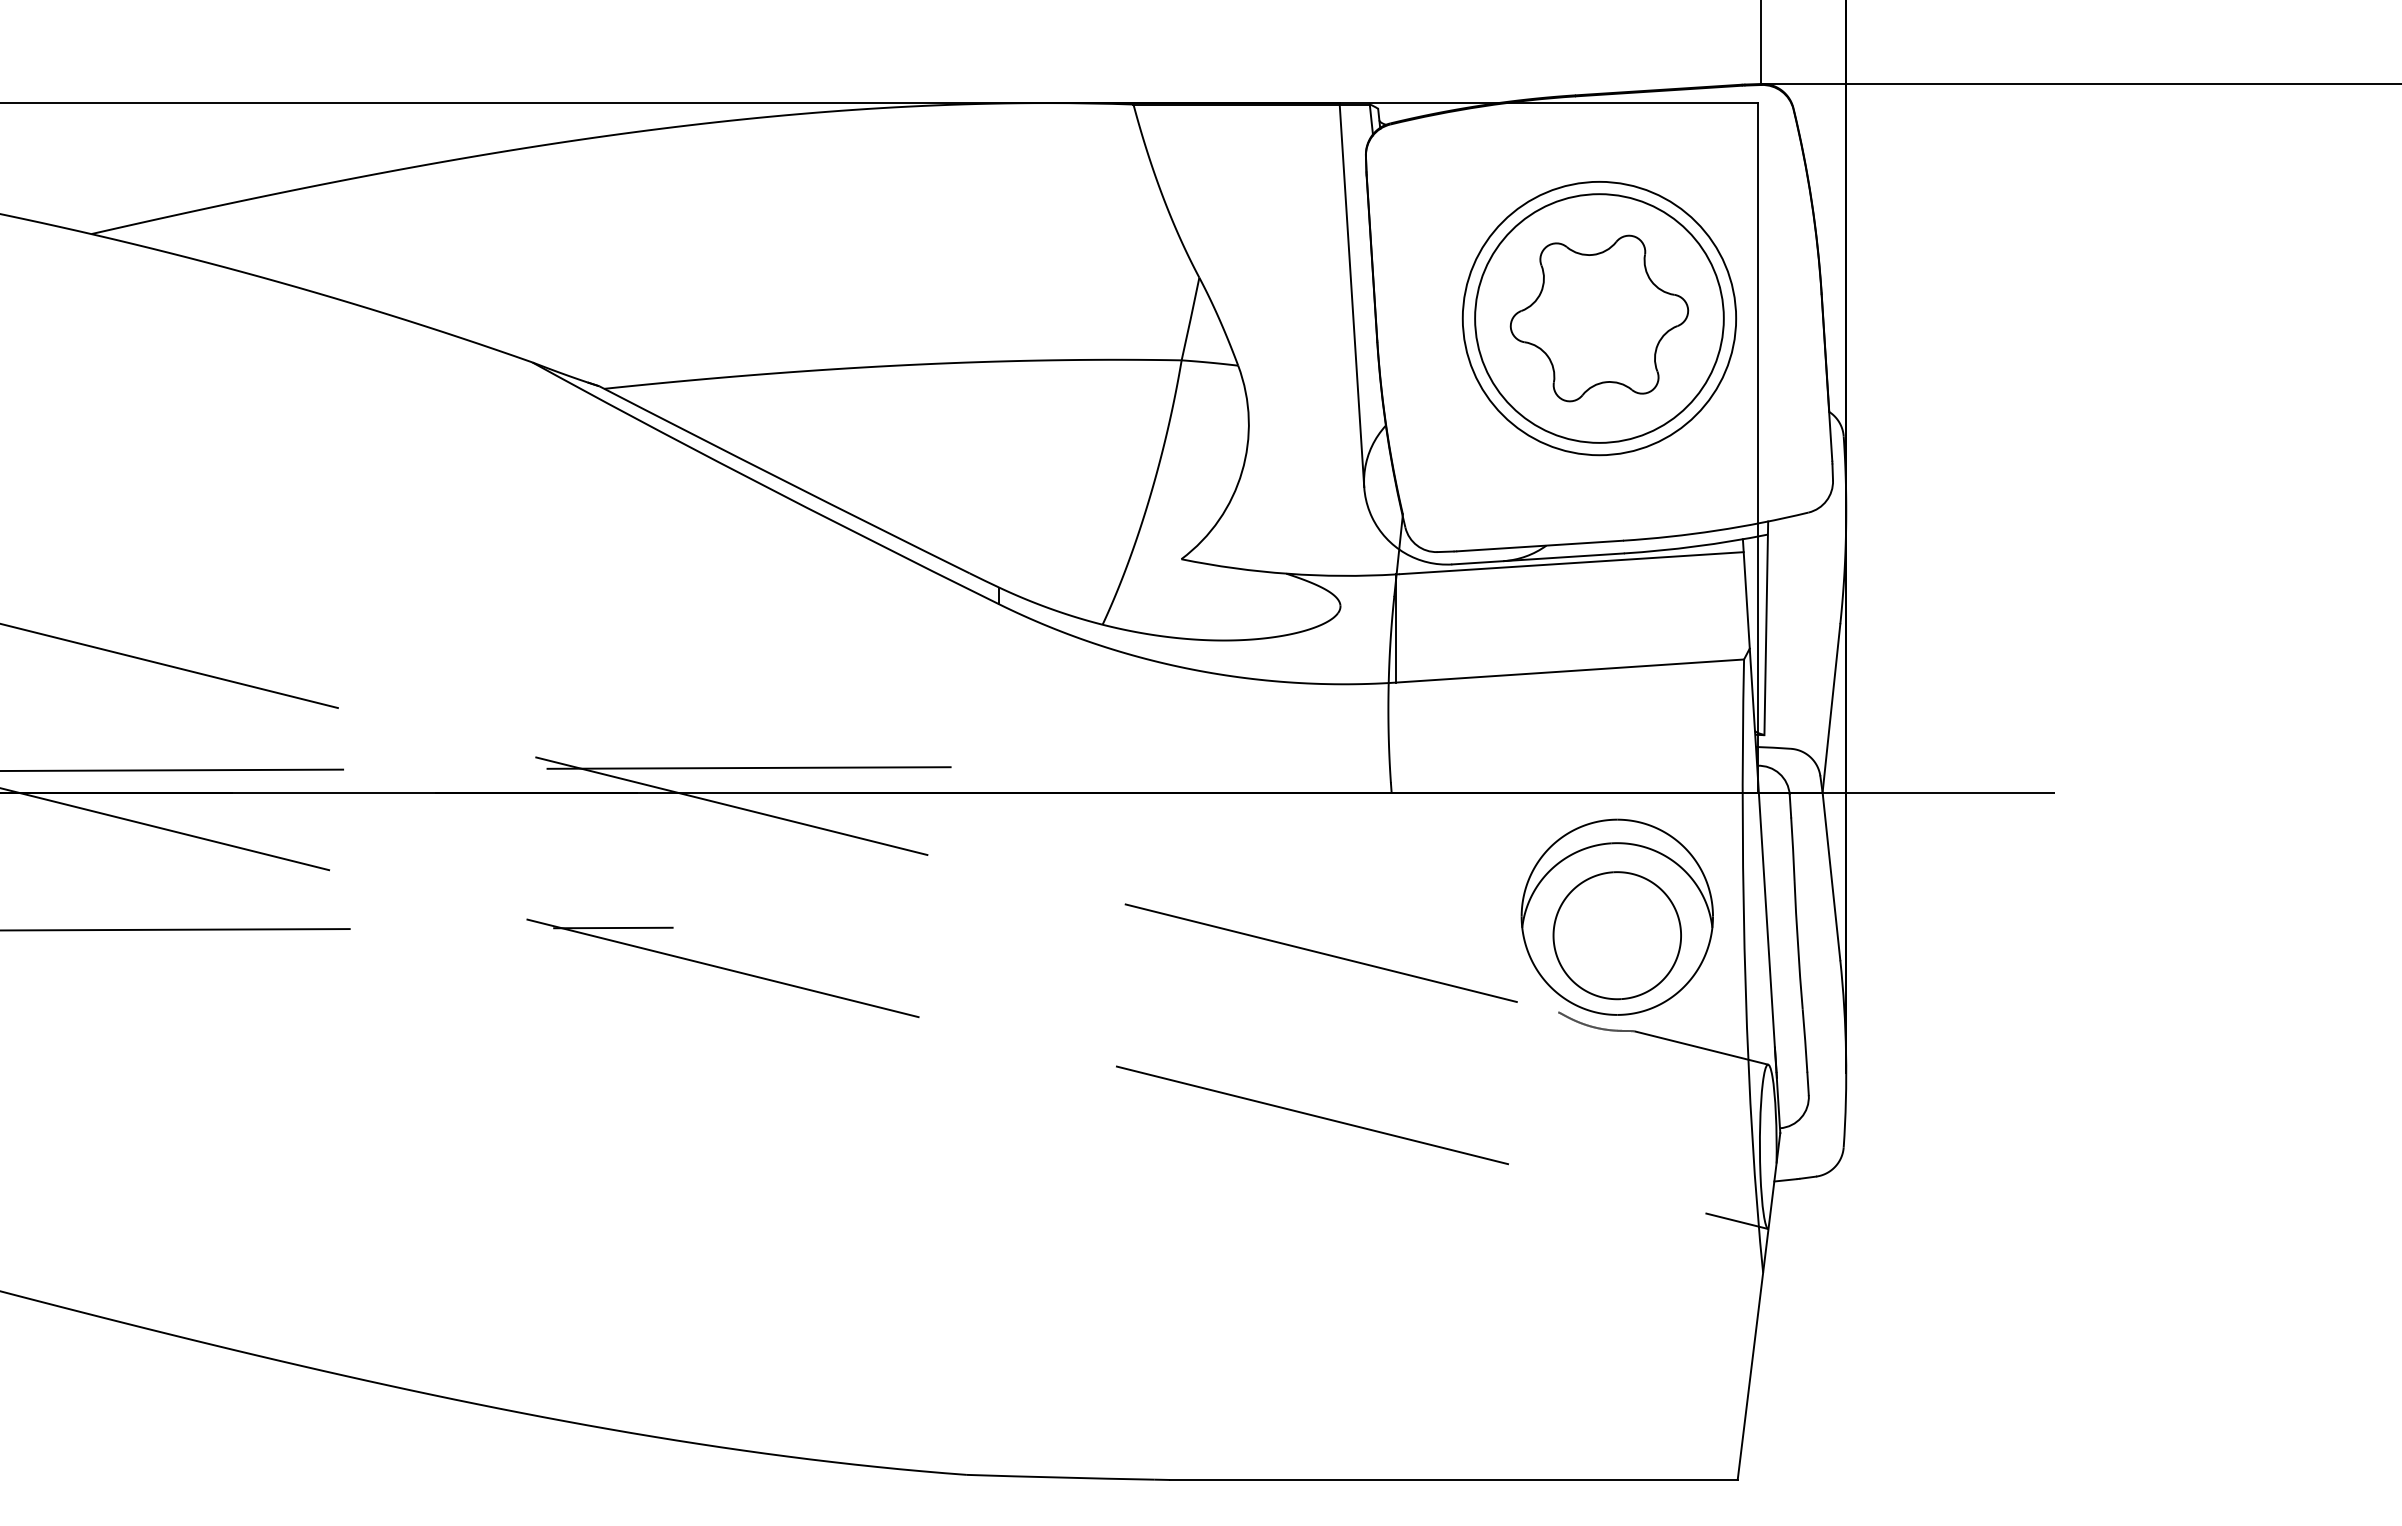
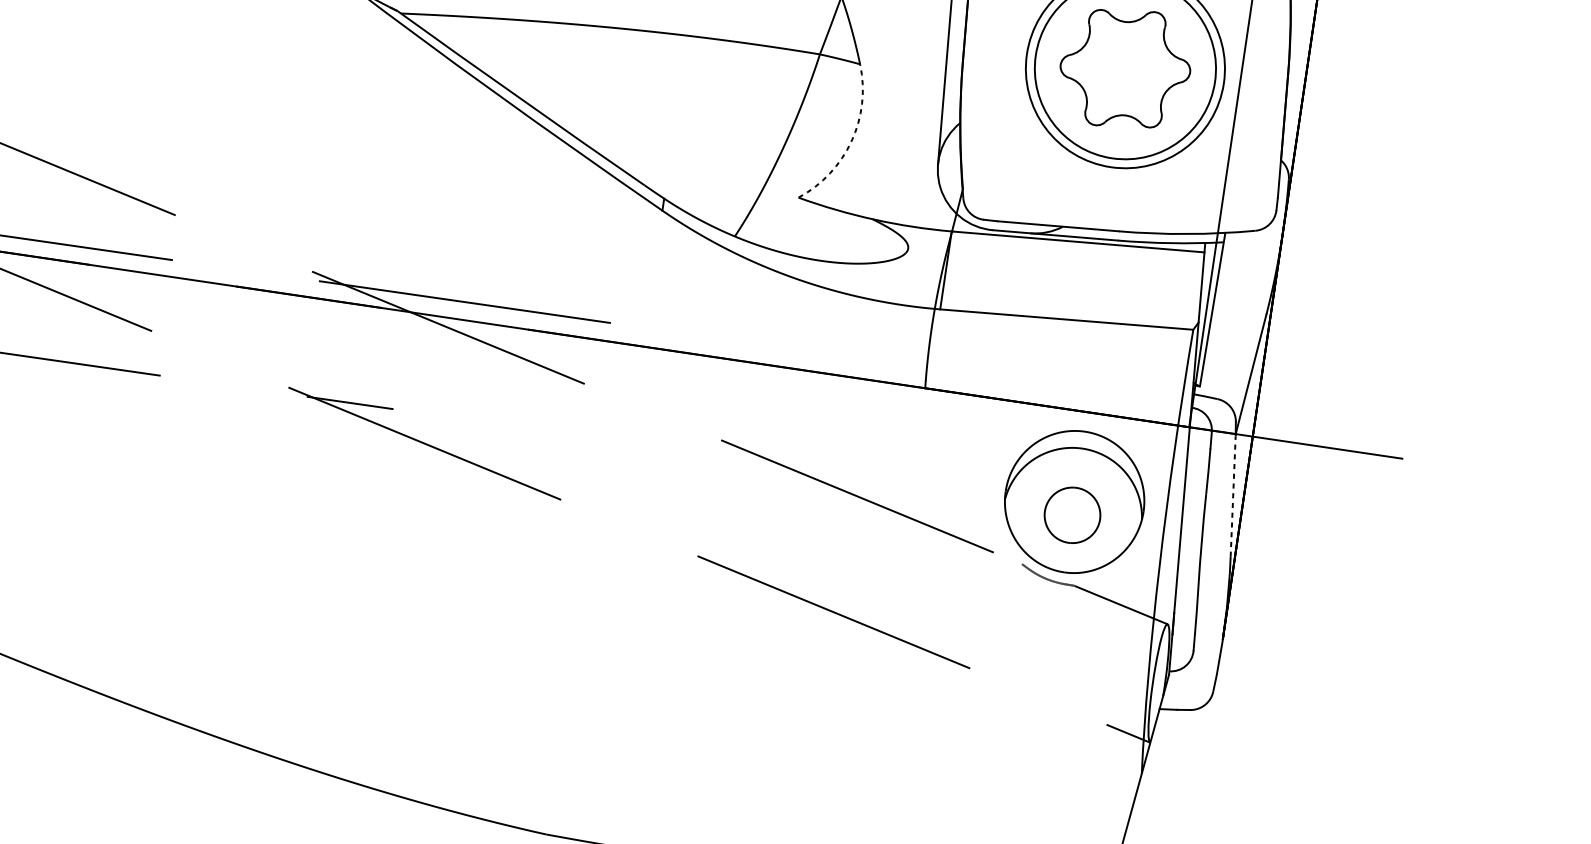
arc: (1242, 471) -> (851, 140), solid -> dashed
line: (1831, 878) -> (1233, 496), solid -> dashed
part: (1616, 935) -> (1072, 515), size x0.6

